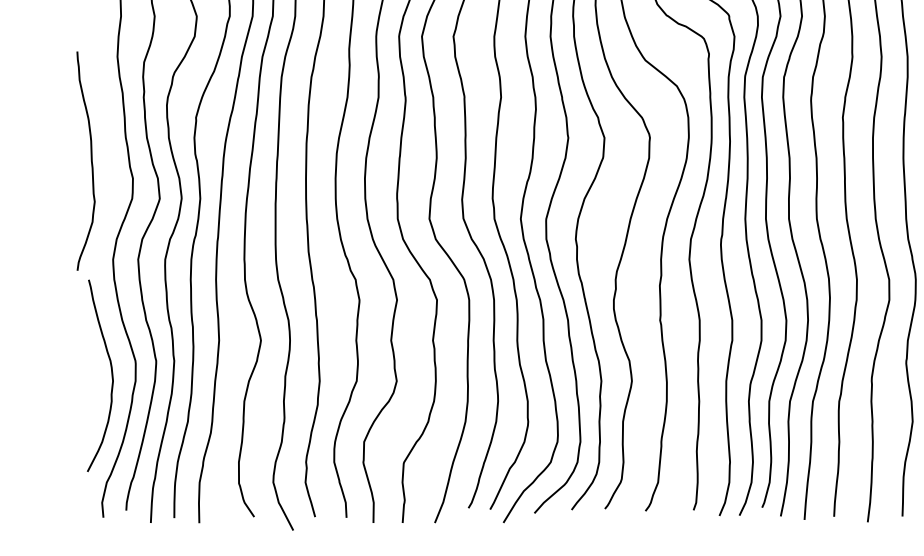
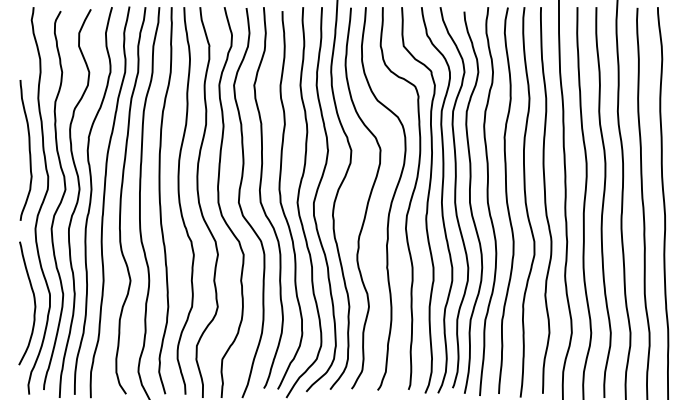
curve: (89, 161) -> (28, 150), moved

